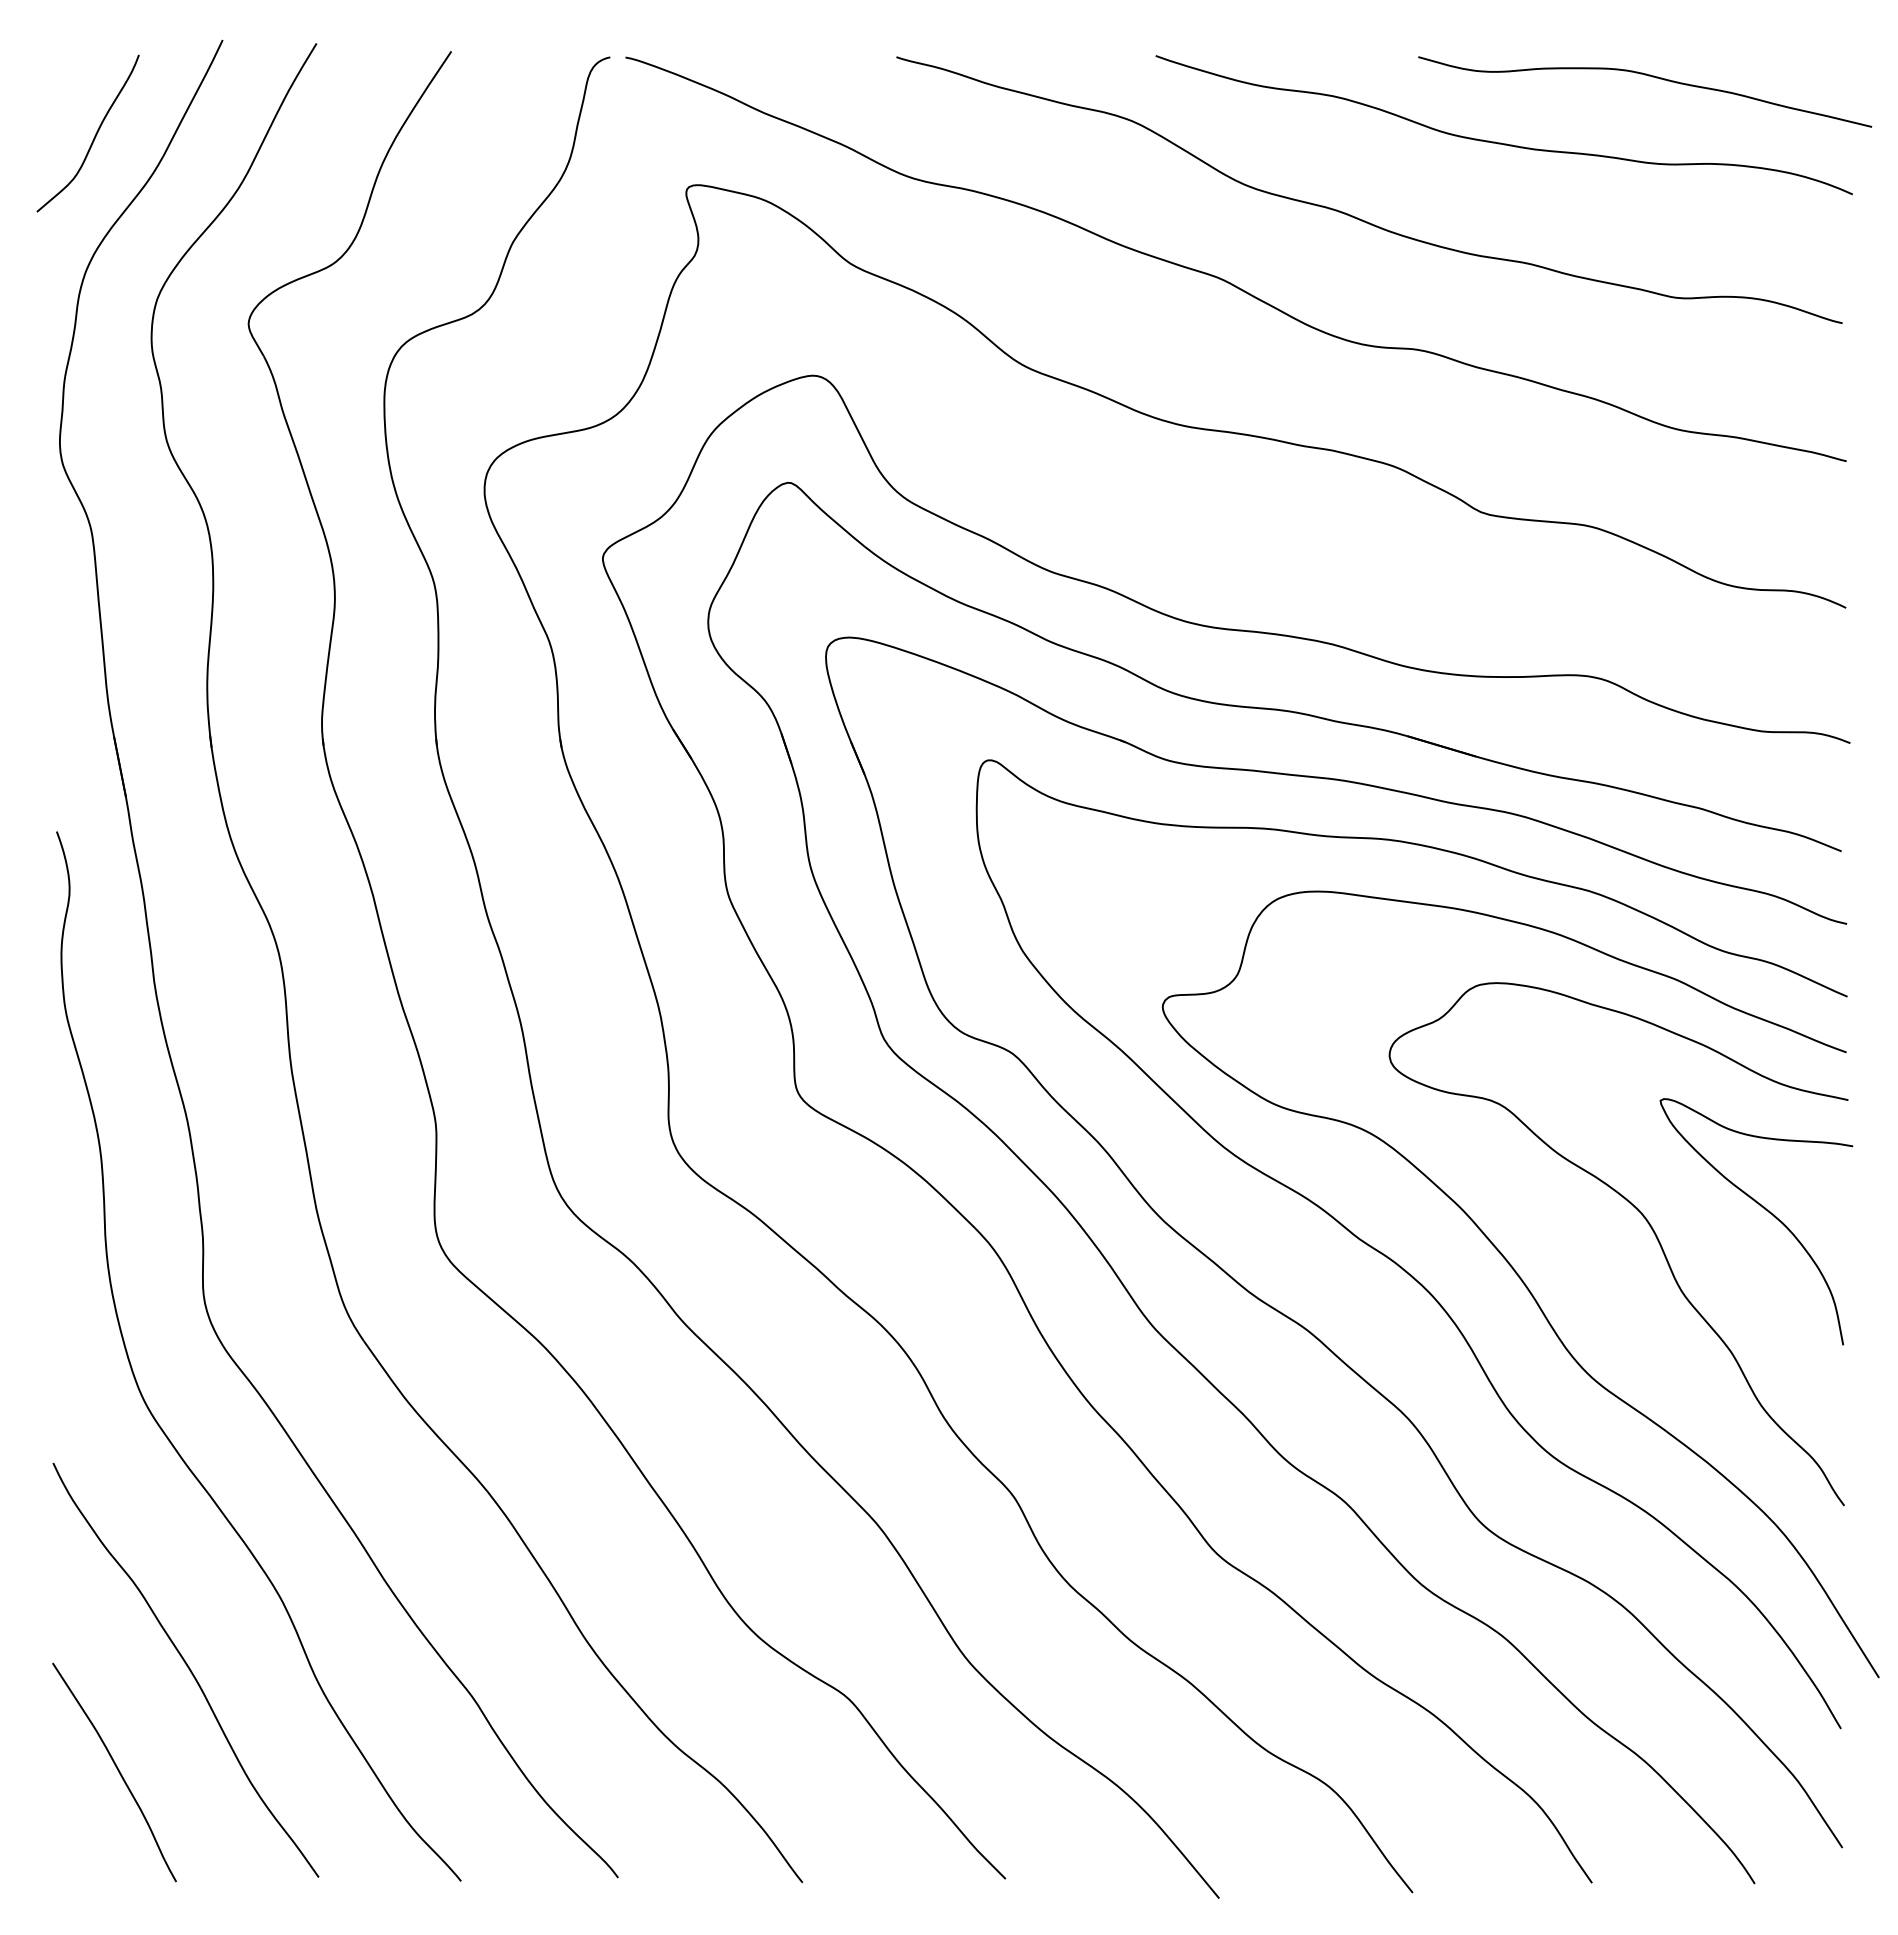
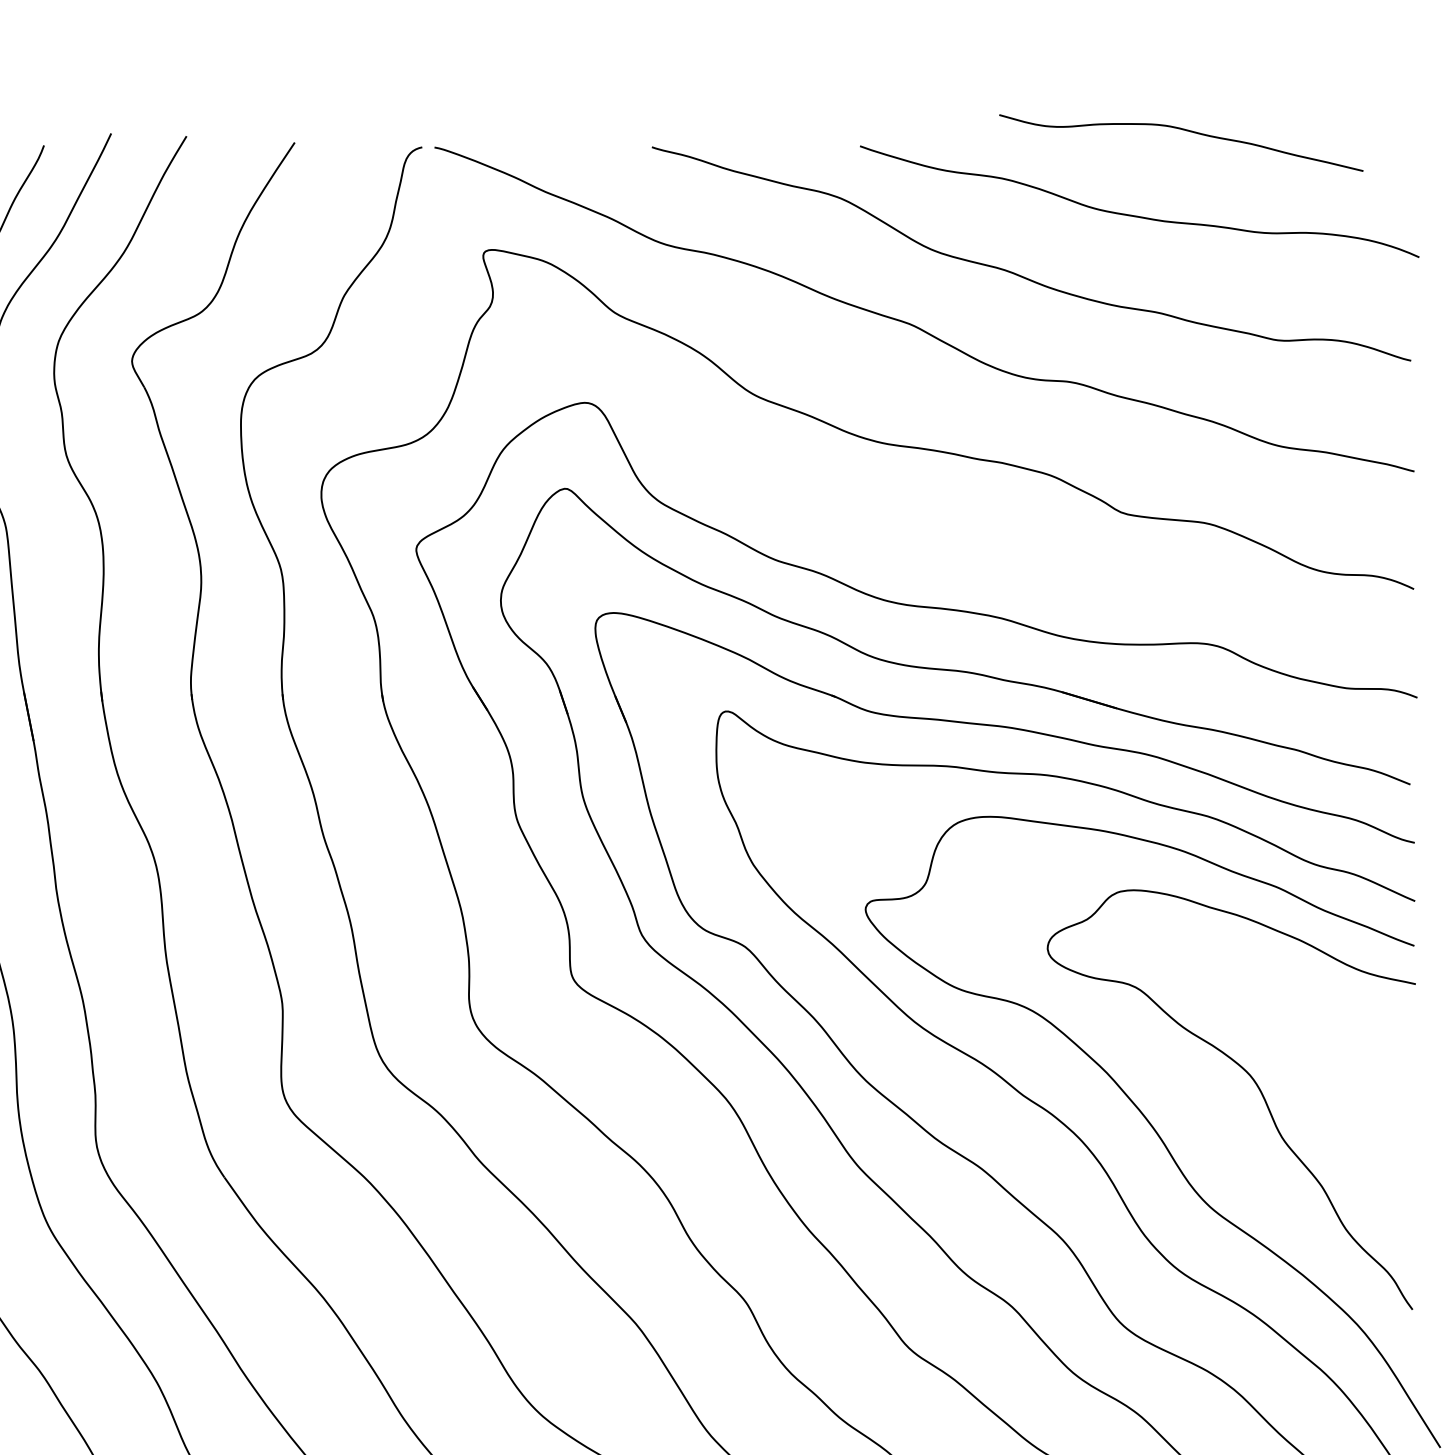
curve: (1648, 76) -> (1184, 130), moved
curve: (1765, 1210) -> (1349, 1072), removed

